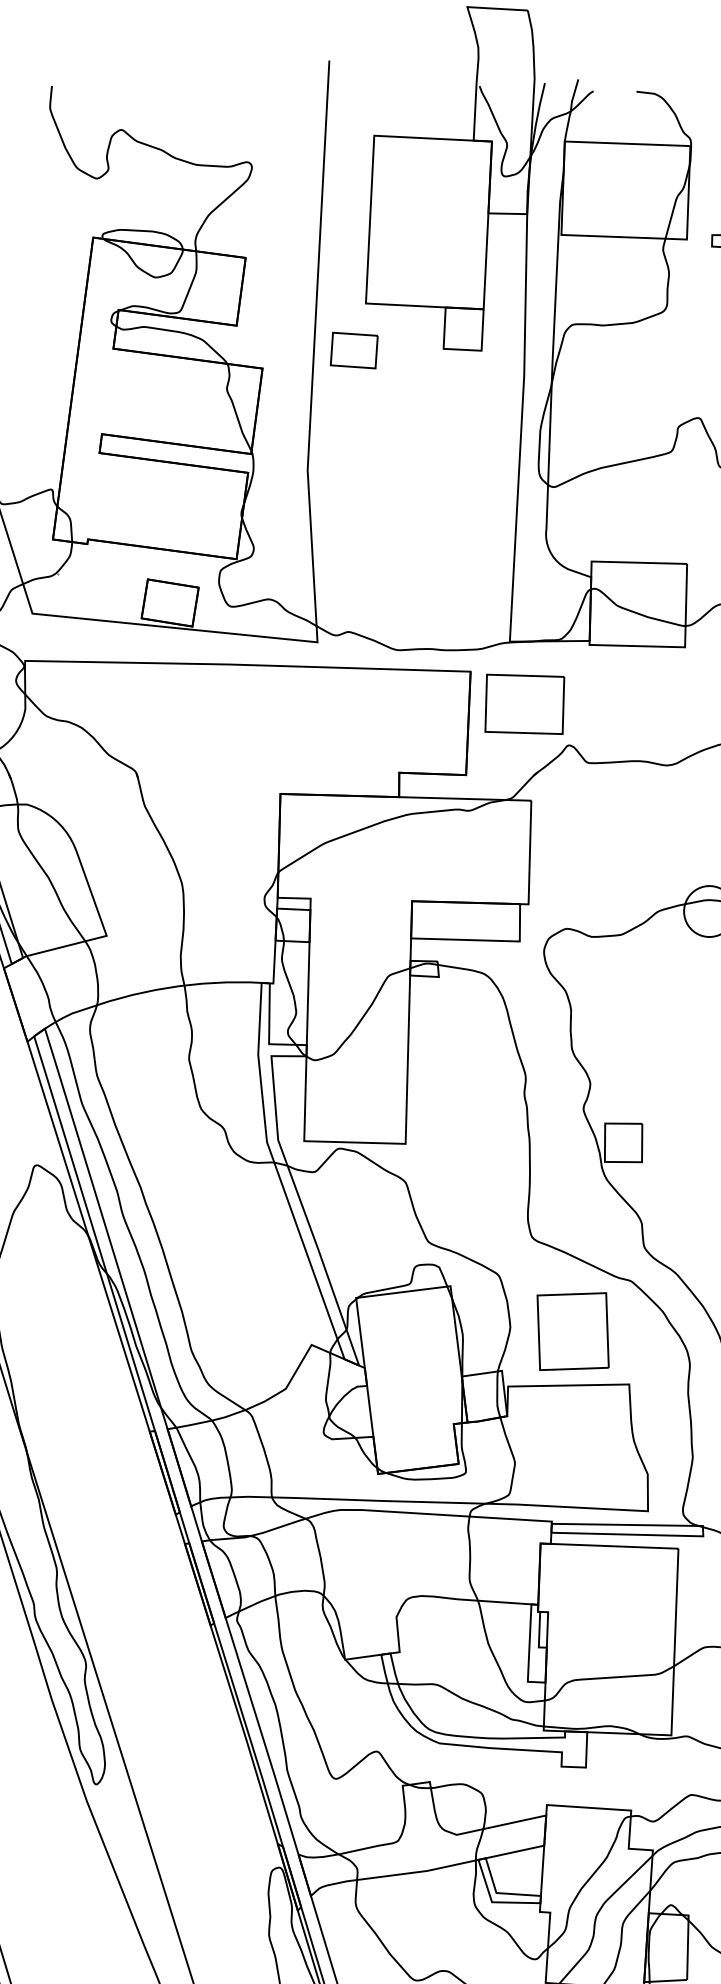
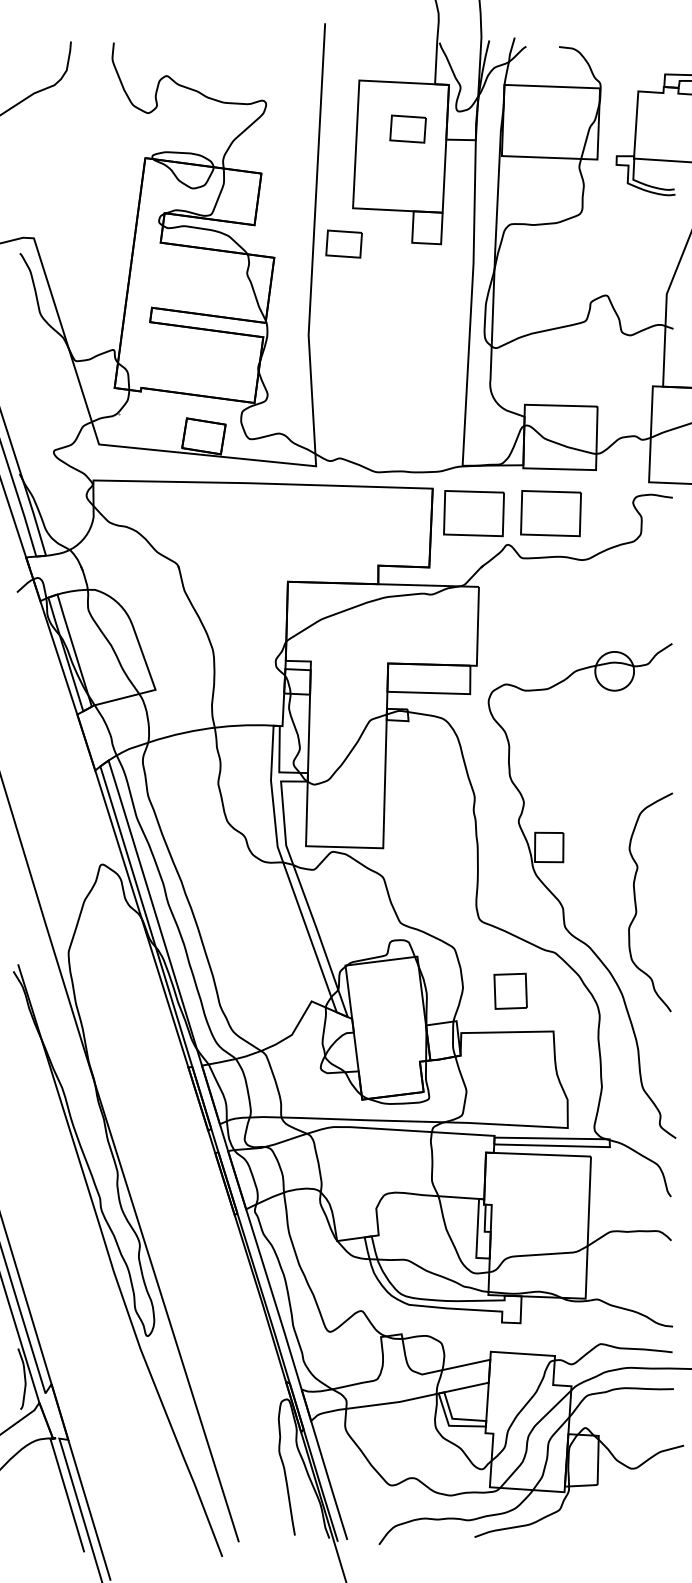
part: (437, 198) -> (407, 128), added
part: (625, 704) -> (550, 513), added
part: (572, 1331) -> (510, 991), size x0.6

